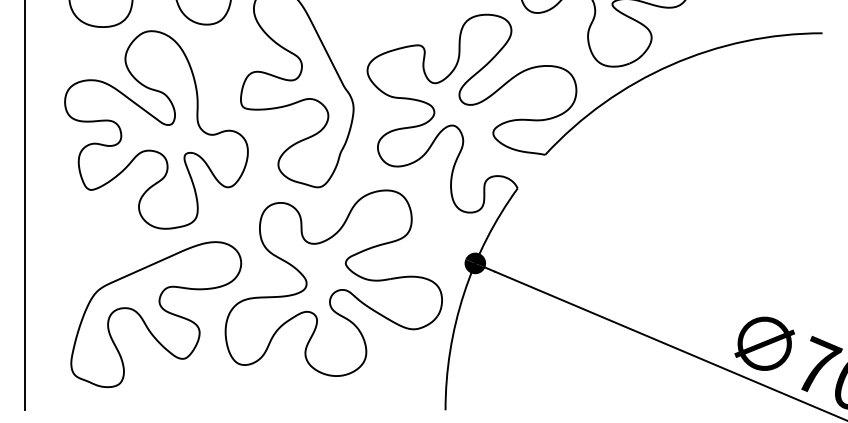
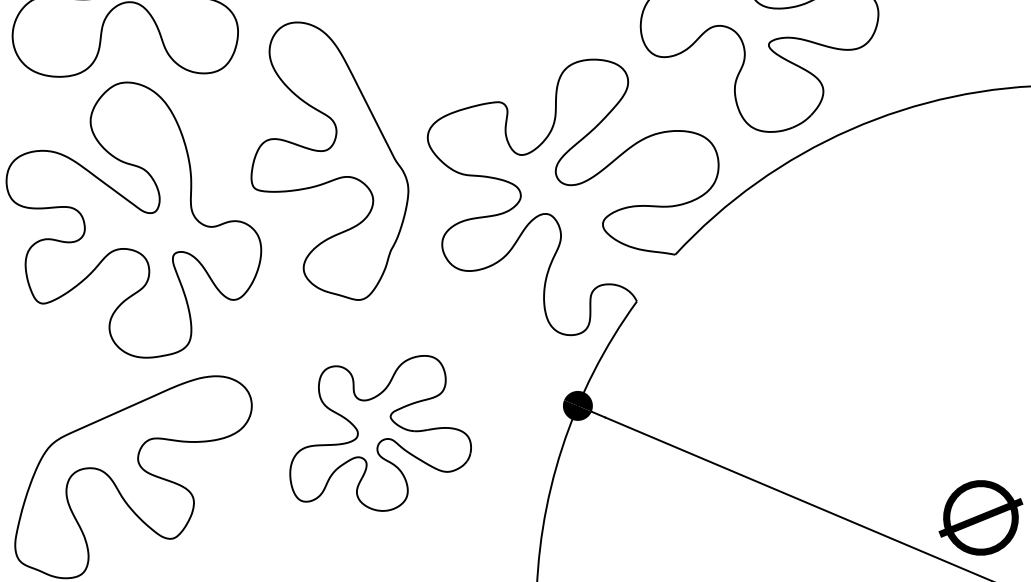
part: (333, 282) -> (380, 432), size x0.6

